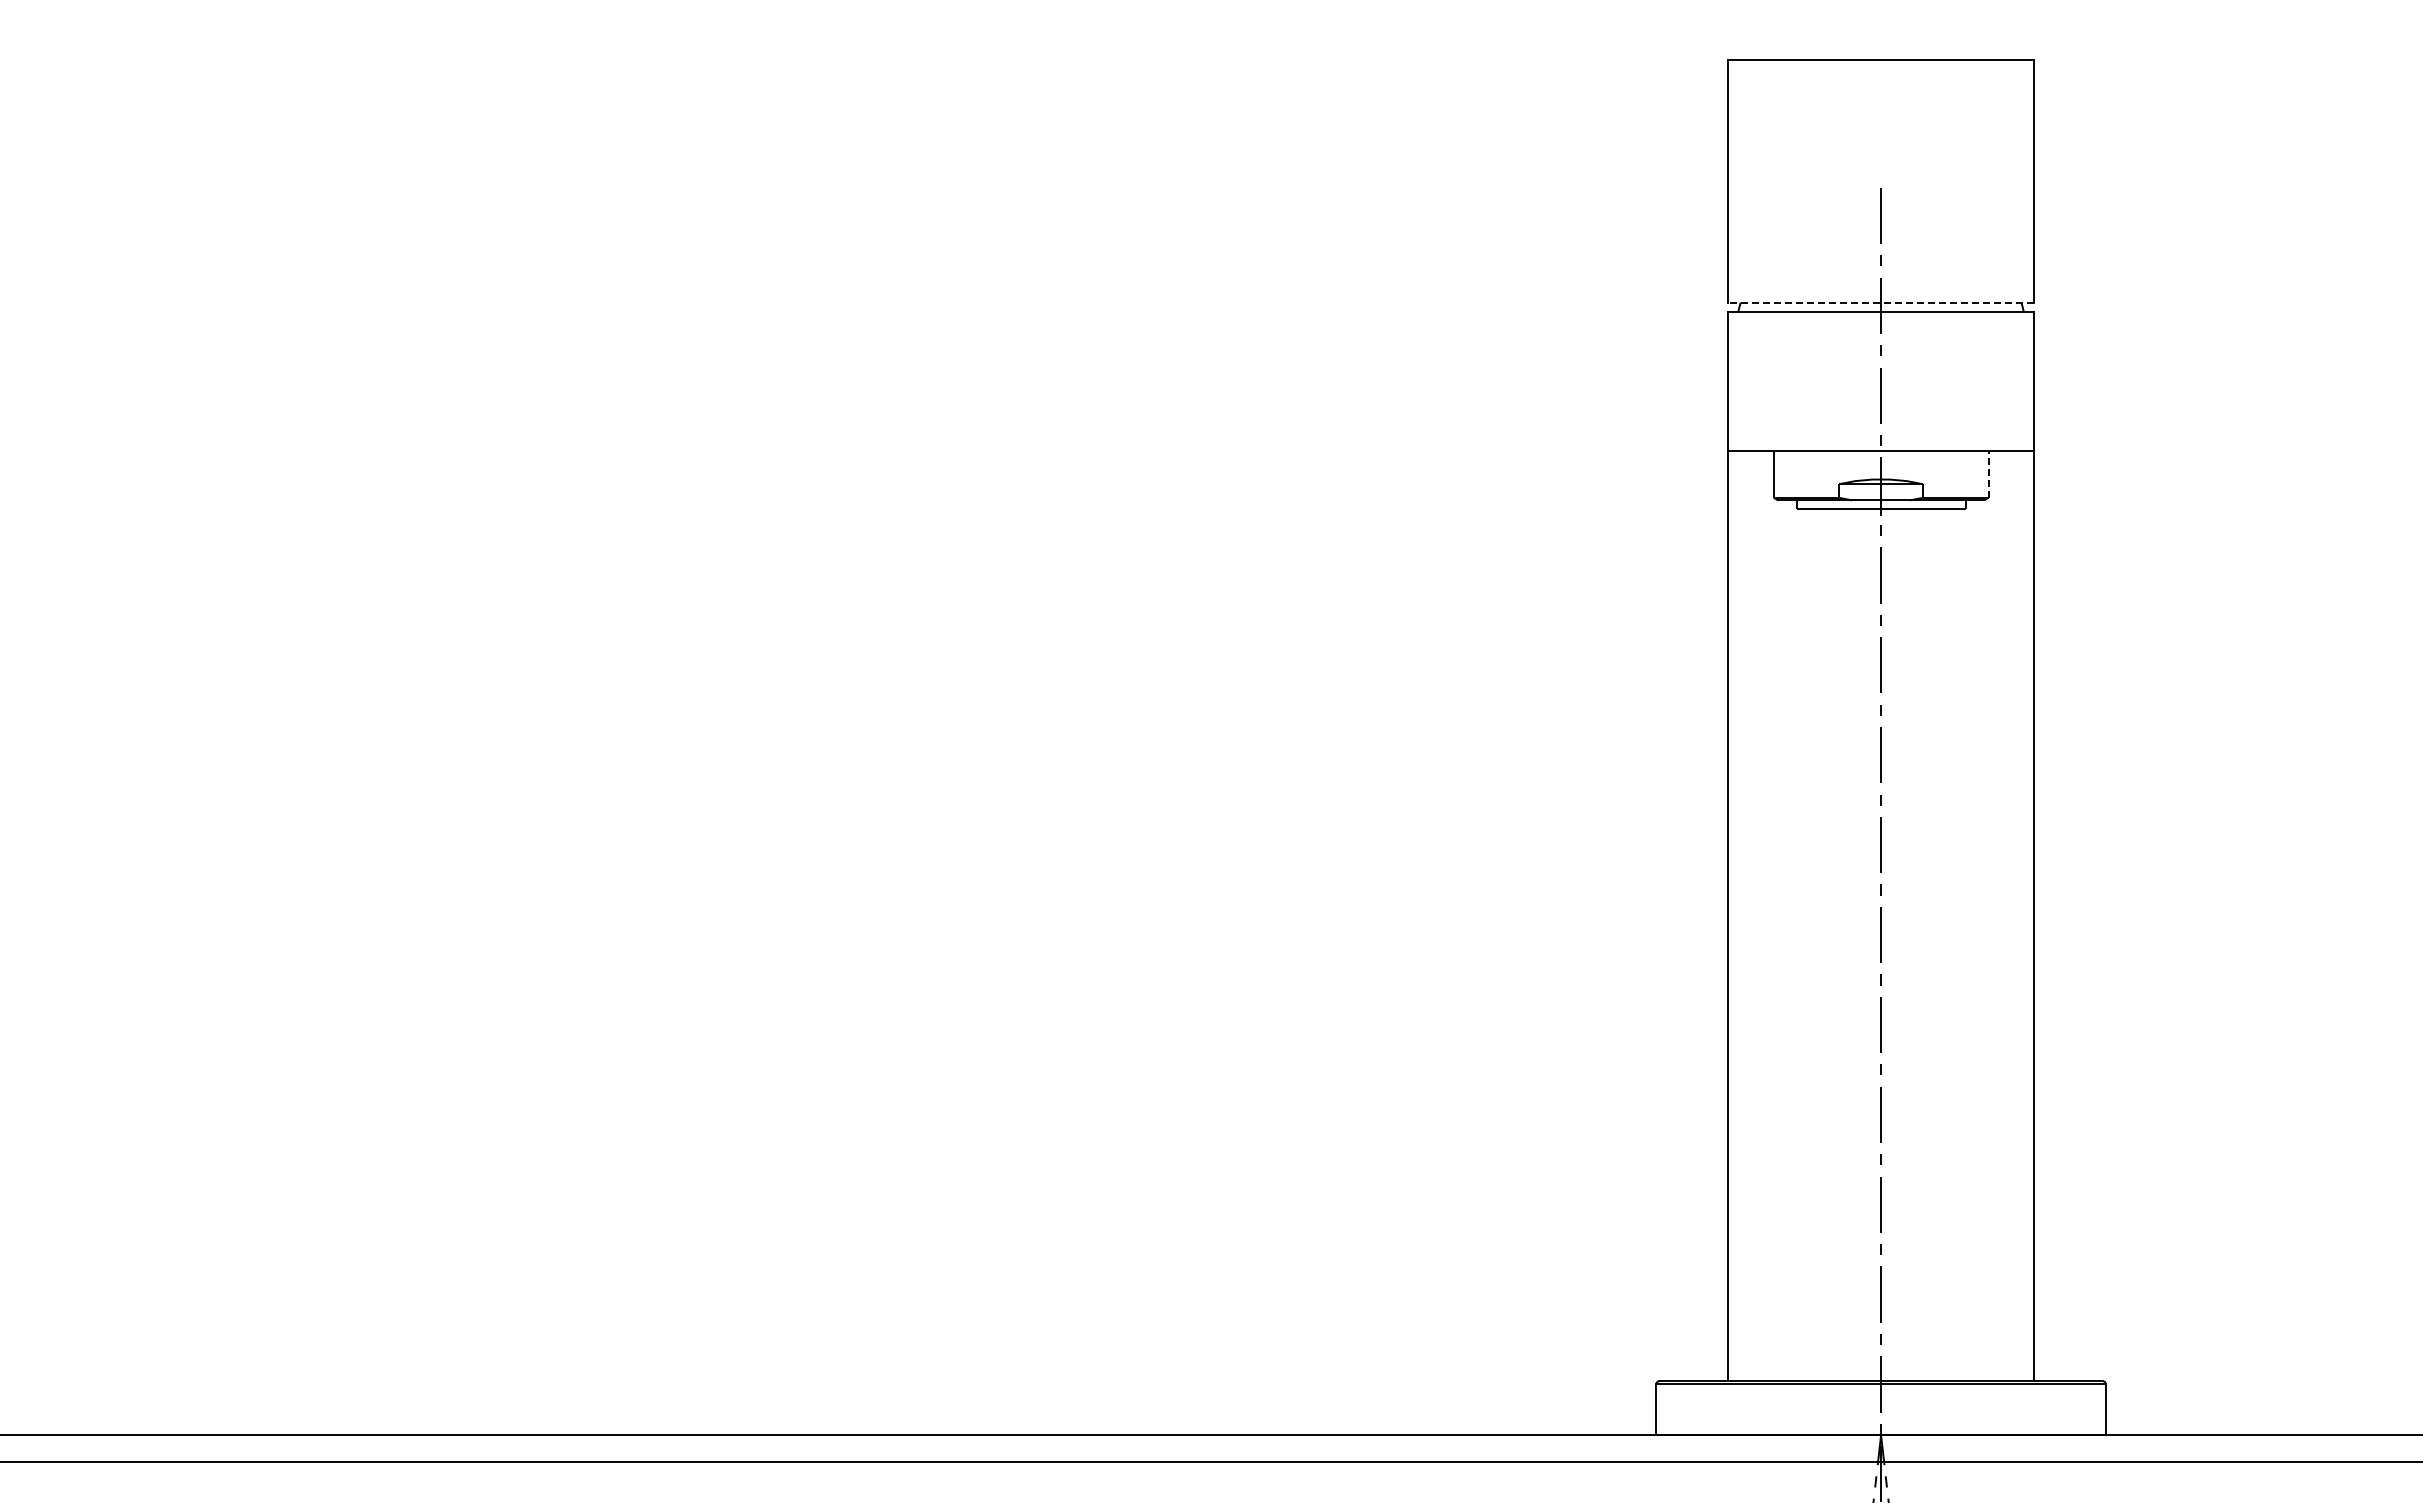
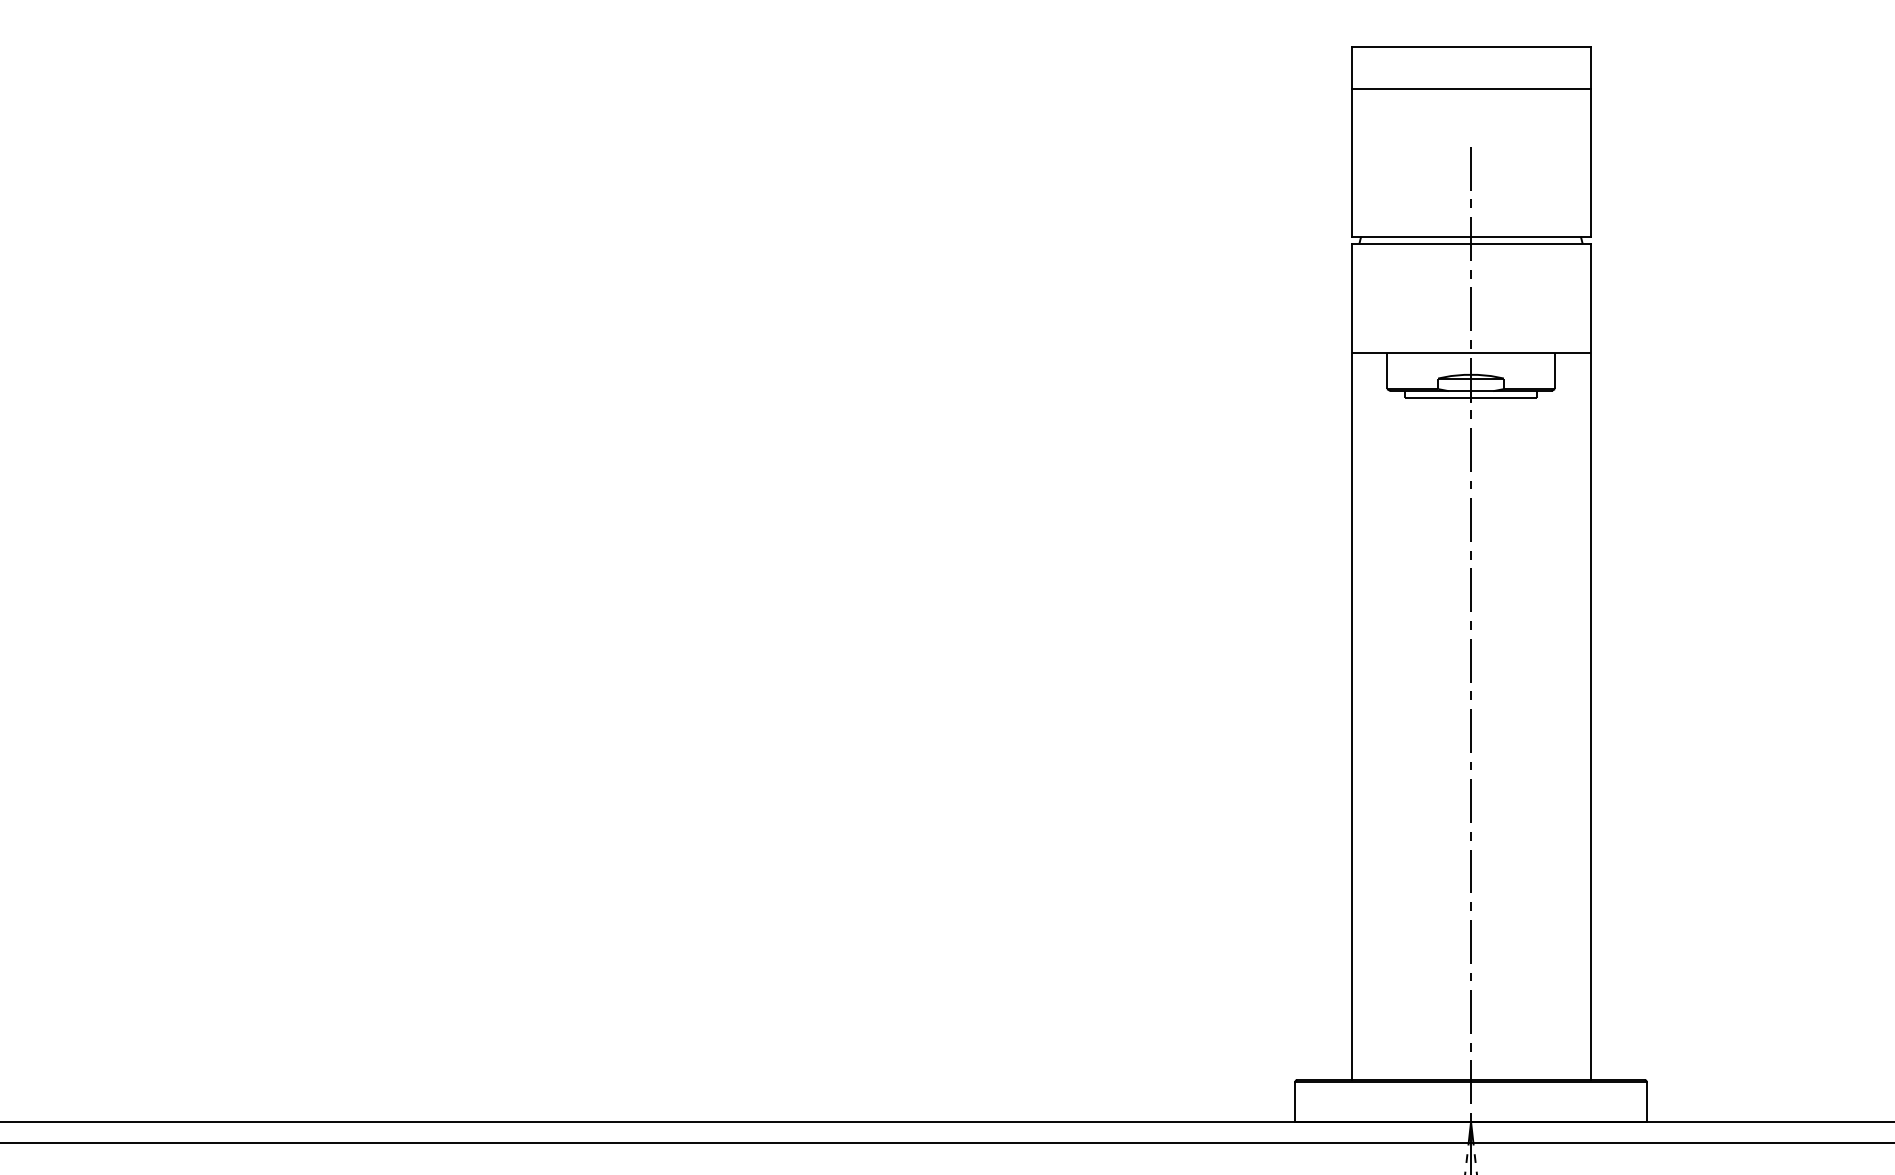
line: (1880, 113) -> (1470, 88), added
line: (1881, 302) -> (1471, 236), dashed -> solid
line: (1988, 473) -> (1555, 370), dashed -> solid

